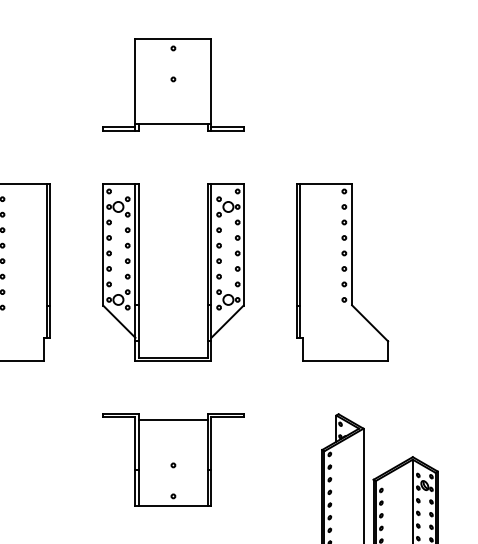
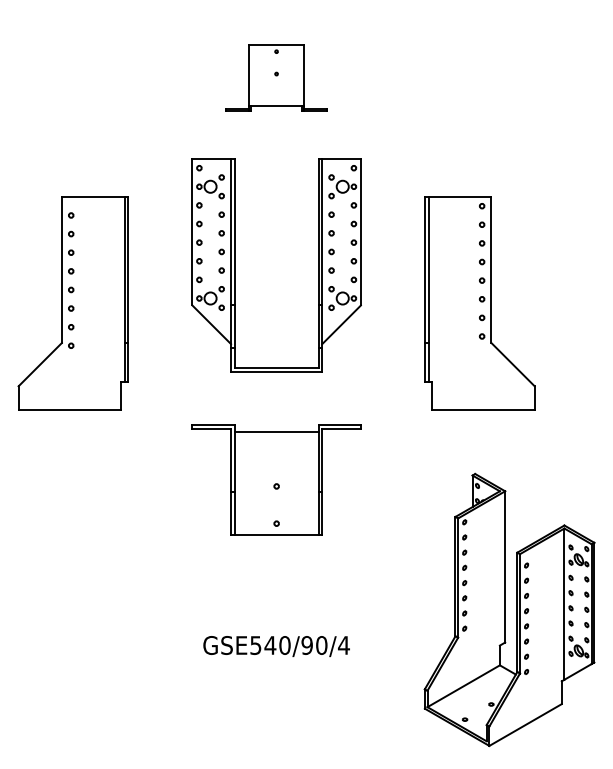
part: (173, 84) -> (276, 77), size x0.6
part: (139, 272) -> (235, 265), moved
part: (173, 459) -> (276, 479), moved

